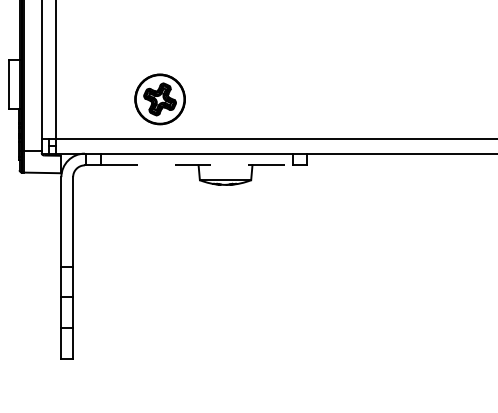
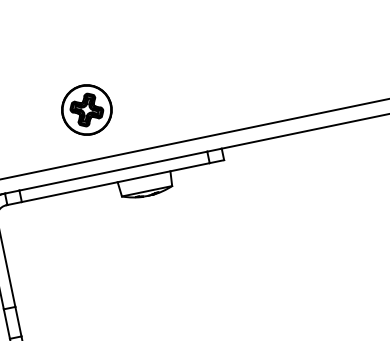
part: (159, 99) -> (86, 110), moved
line: (196, 165) -> (115, 182), dashed -> solid

